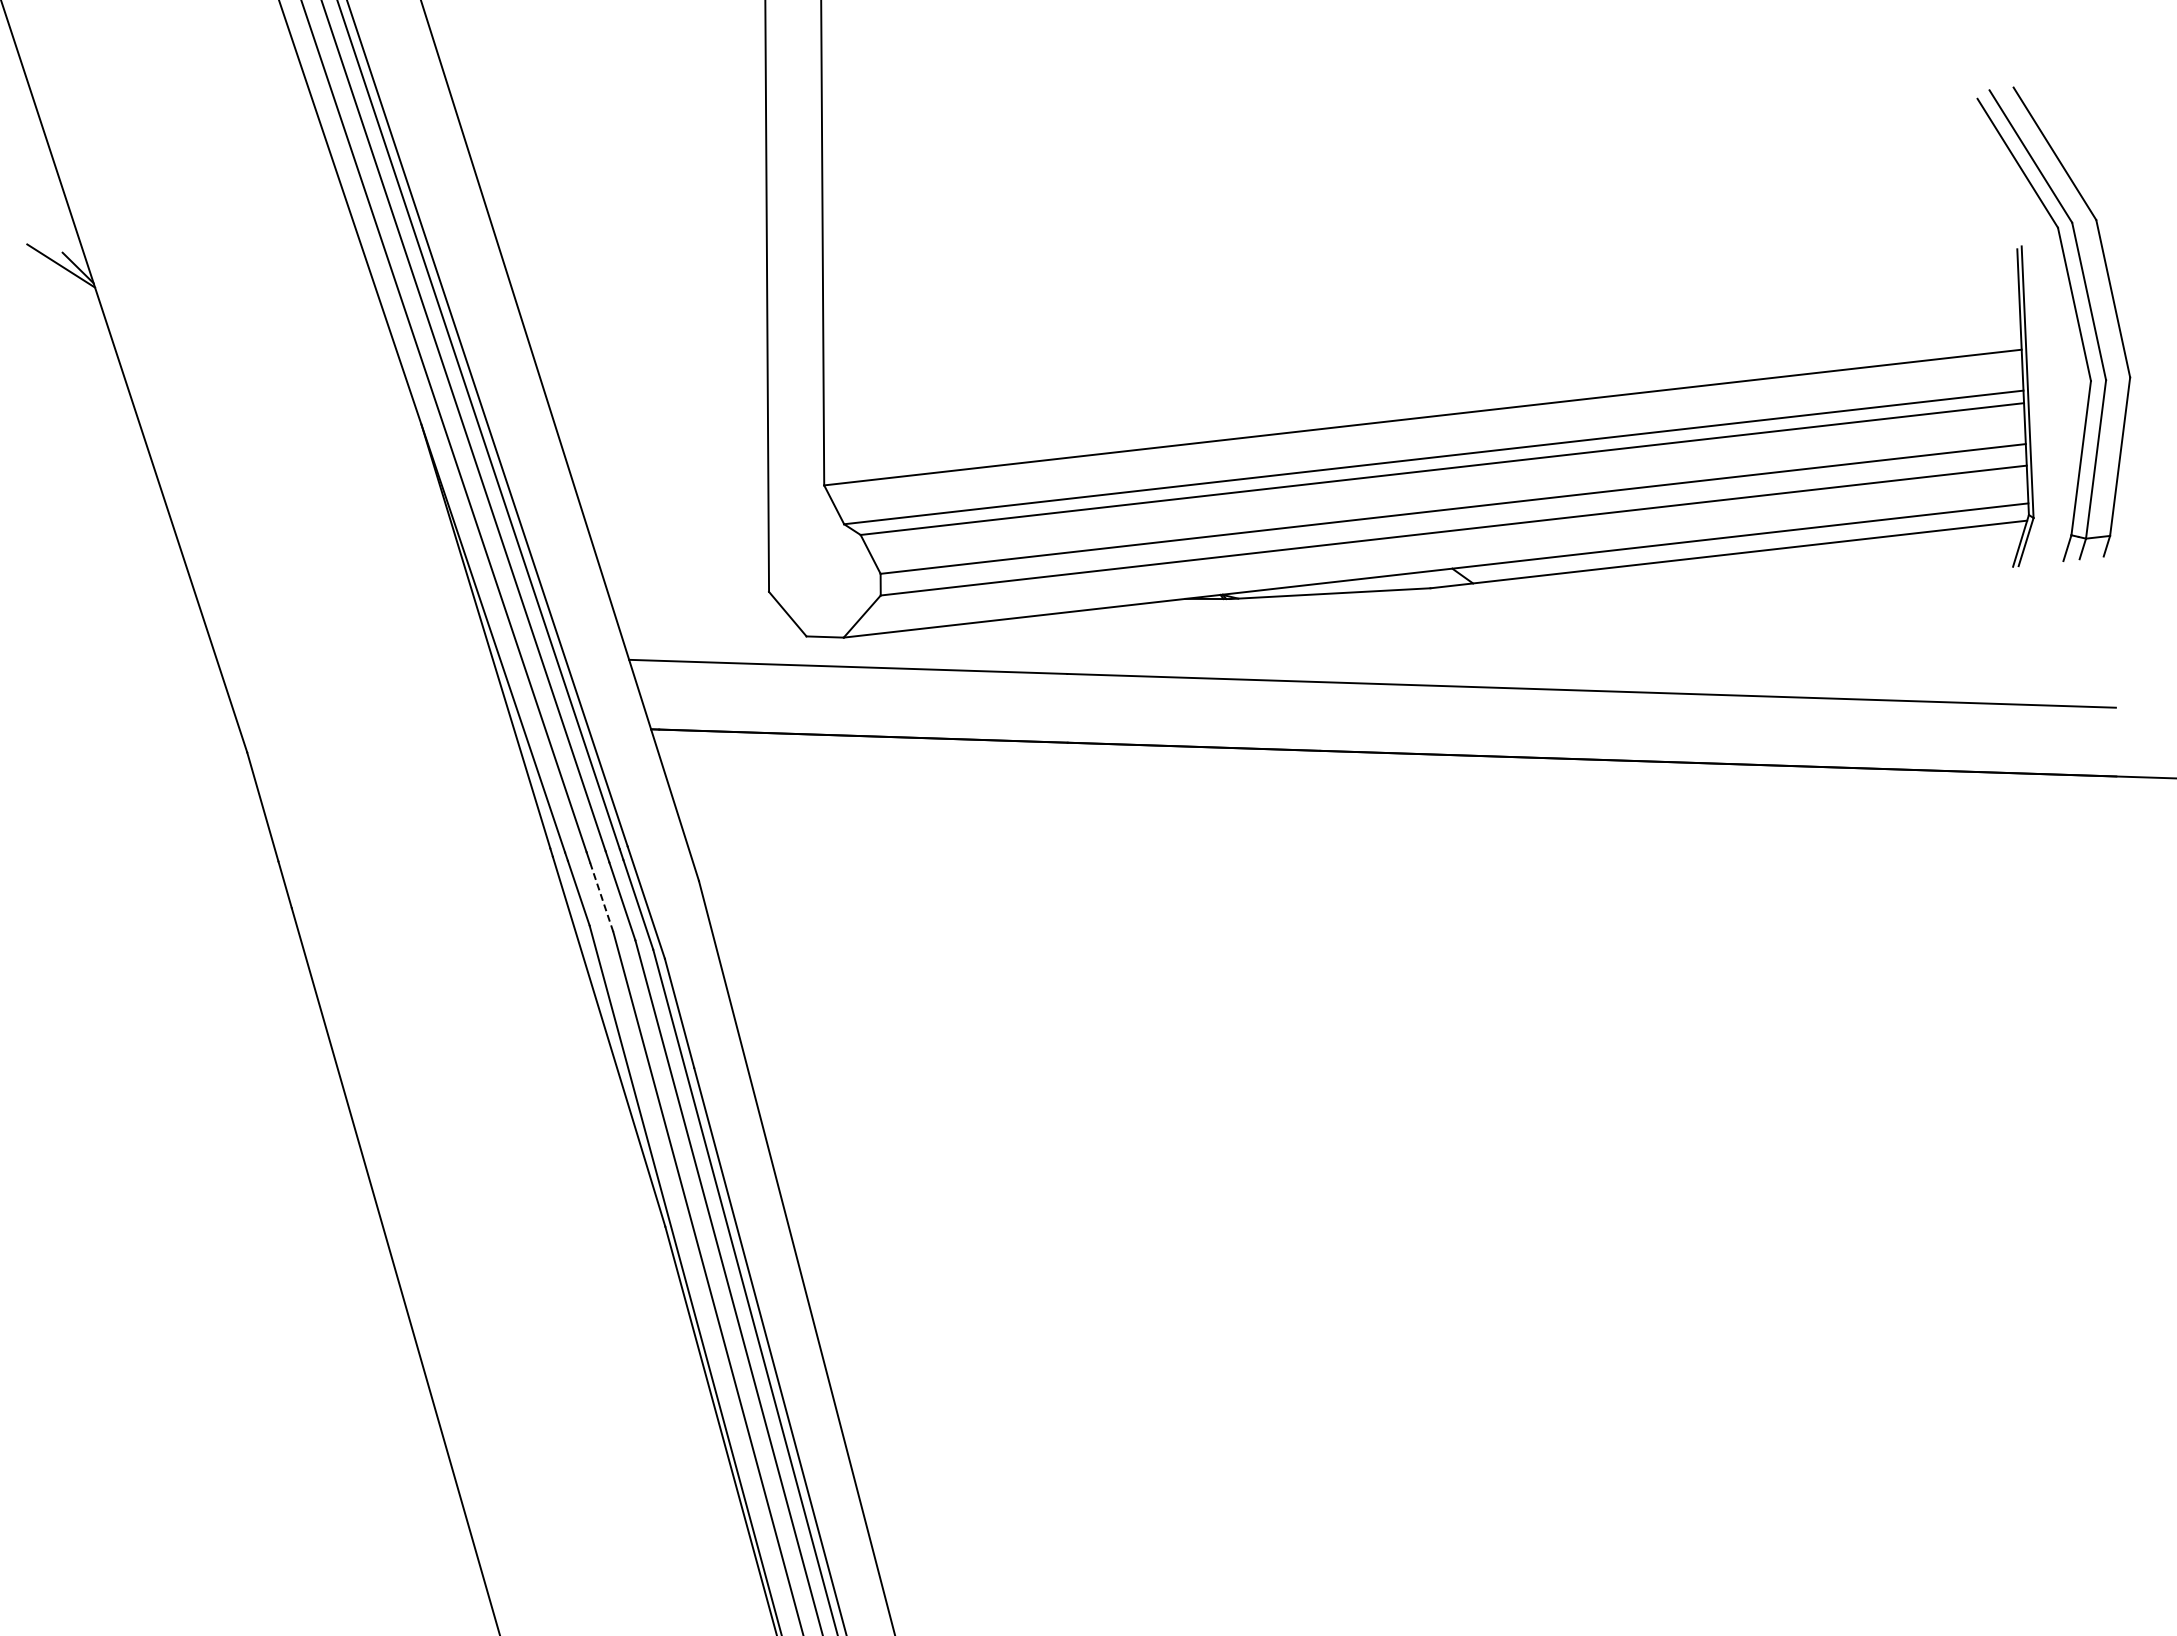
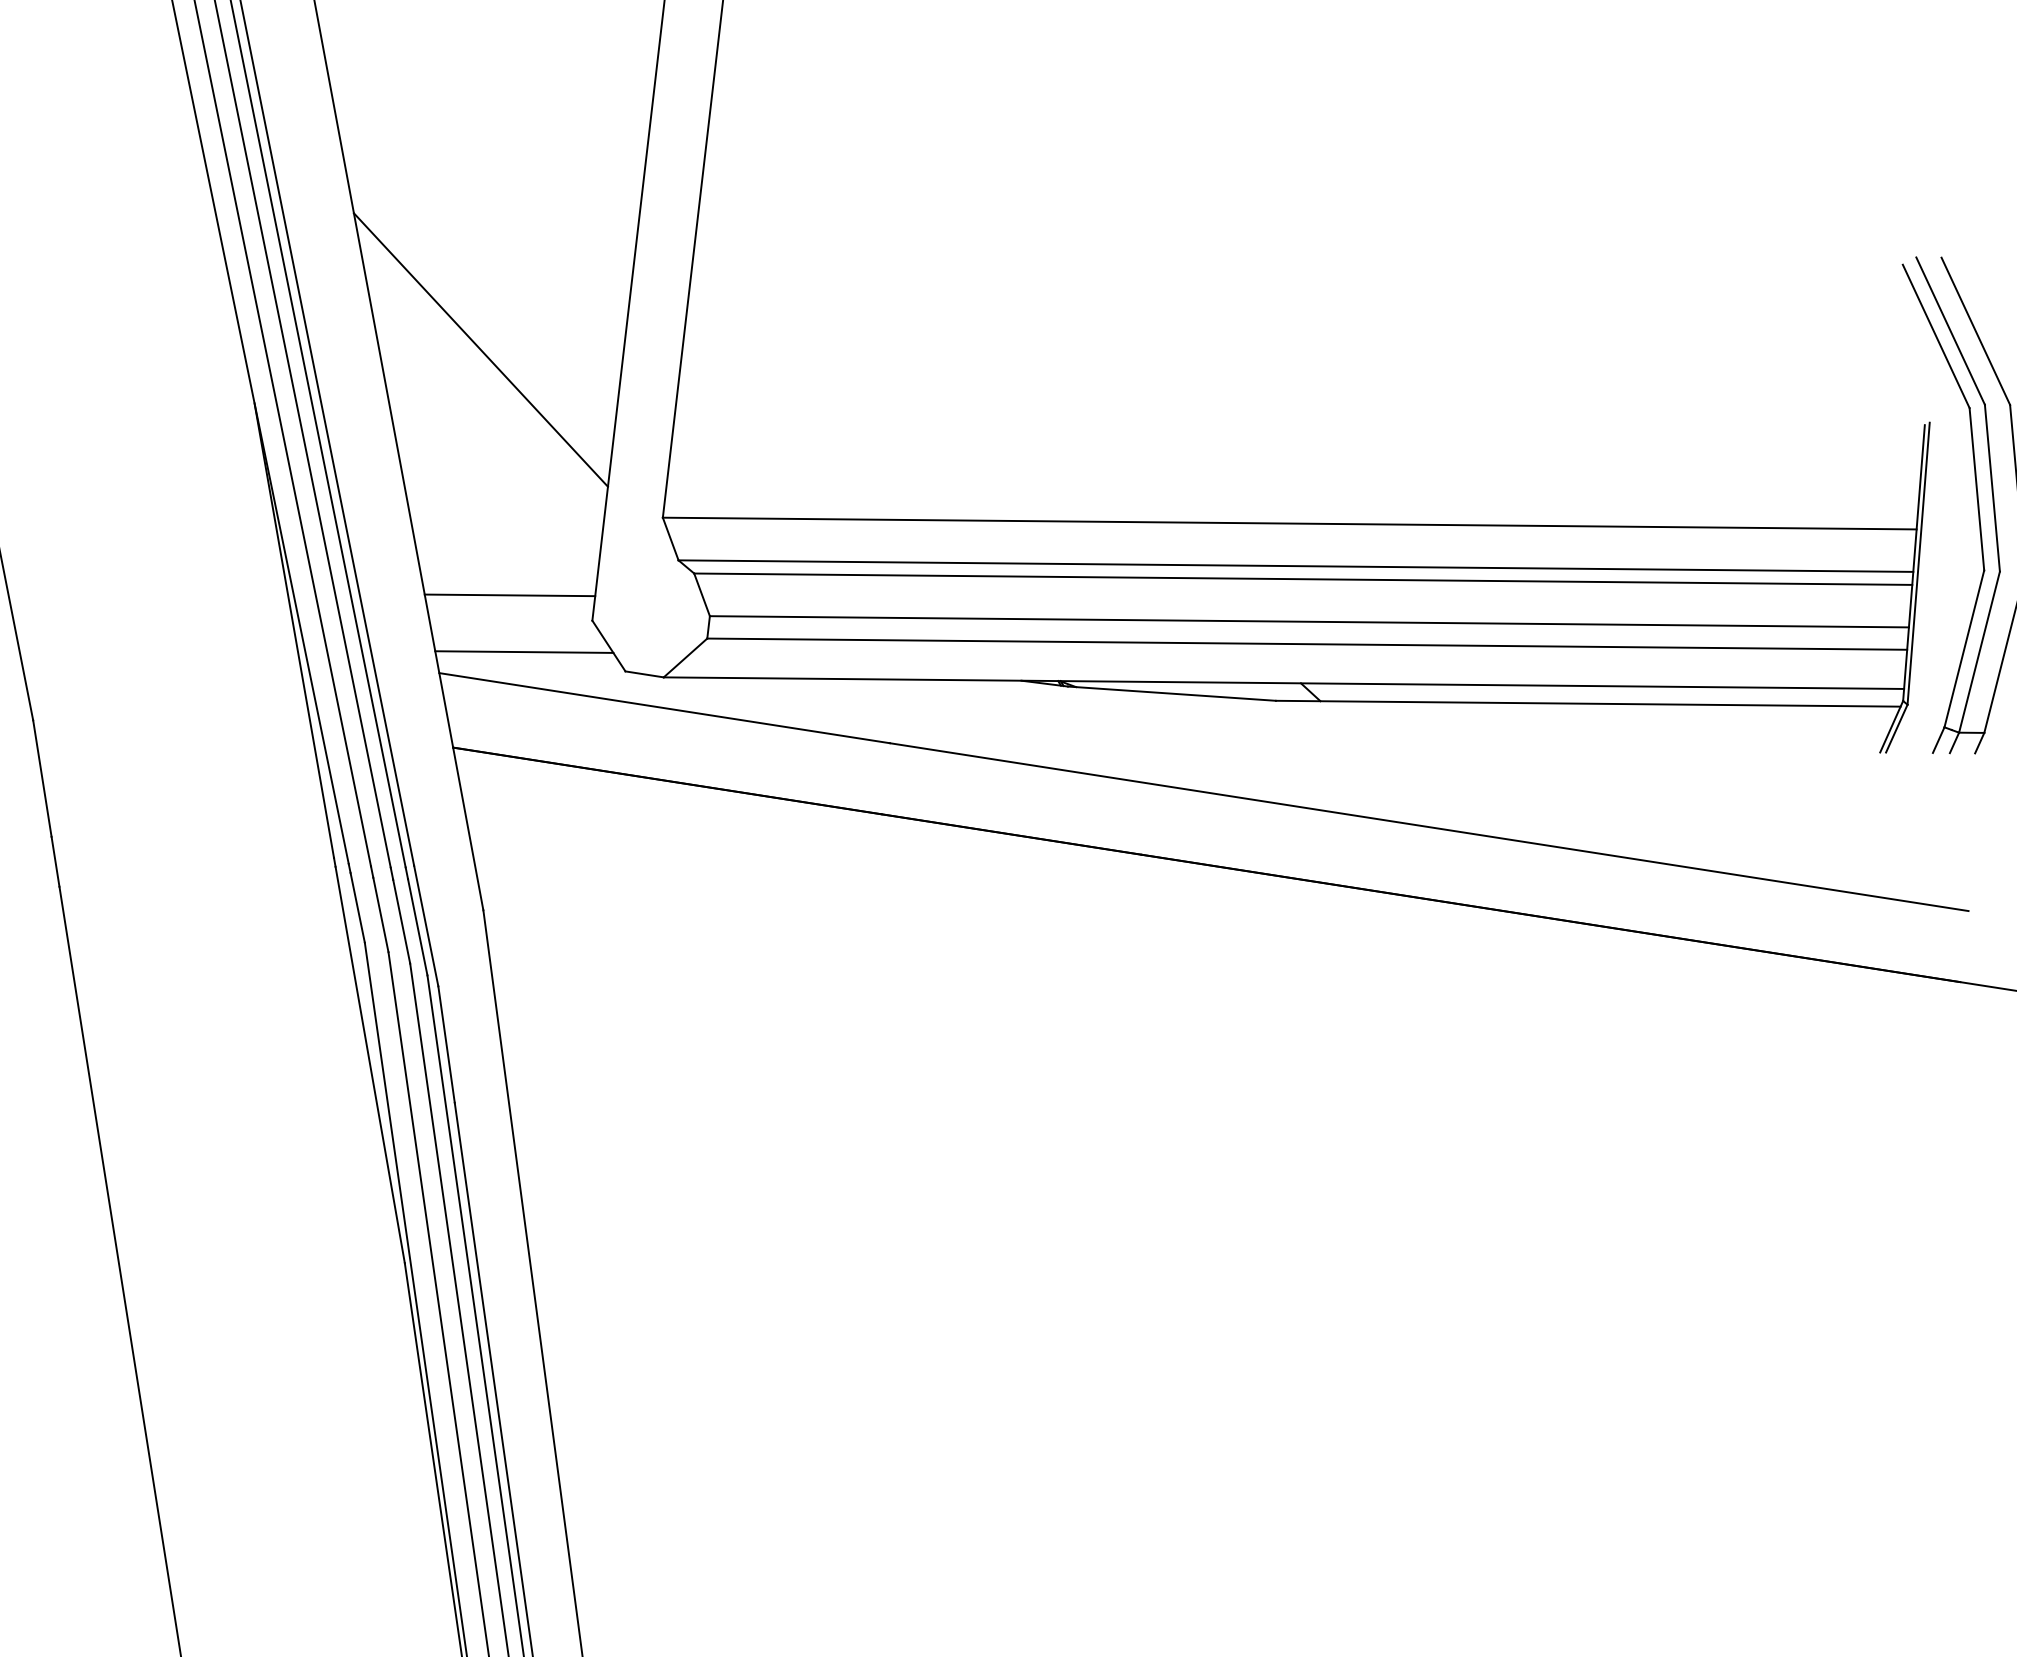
line: (630, 346) -> (480, 349), added
line: (687, 577) -> (510, 595), added
line: (707, 629) -> (524, 651), added
line: (601, 896) -> (380, 913), dashed -> solid

